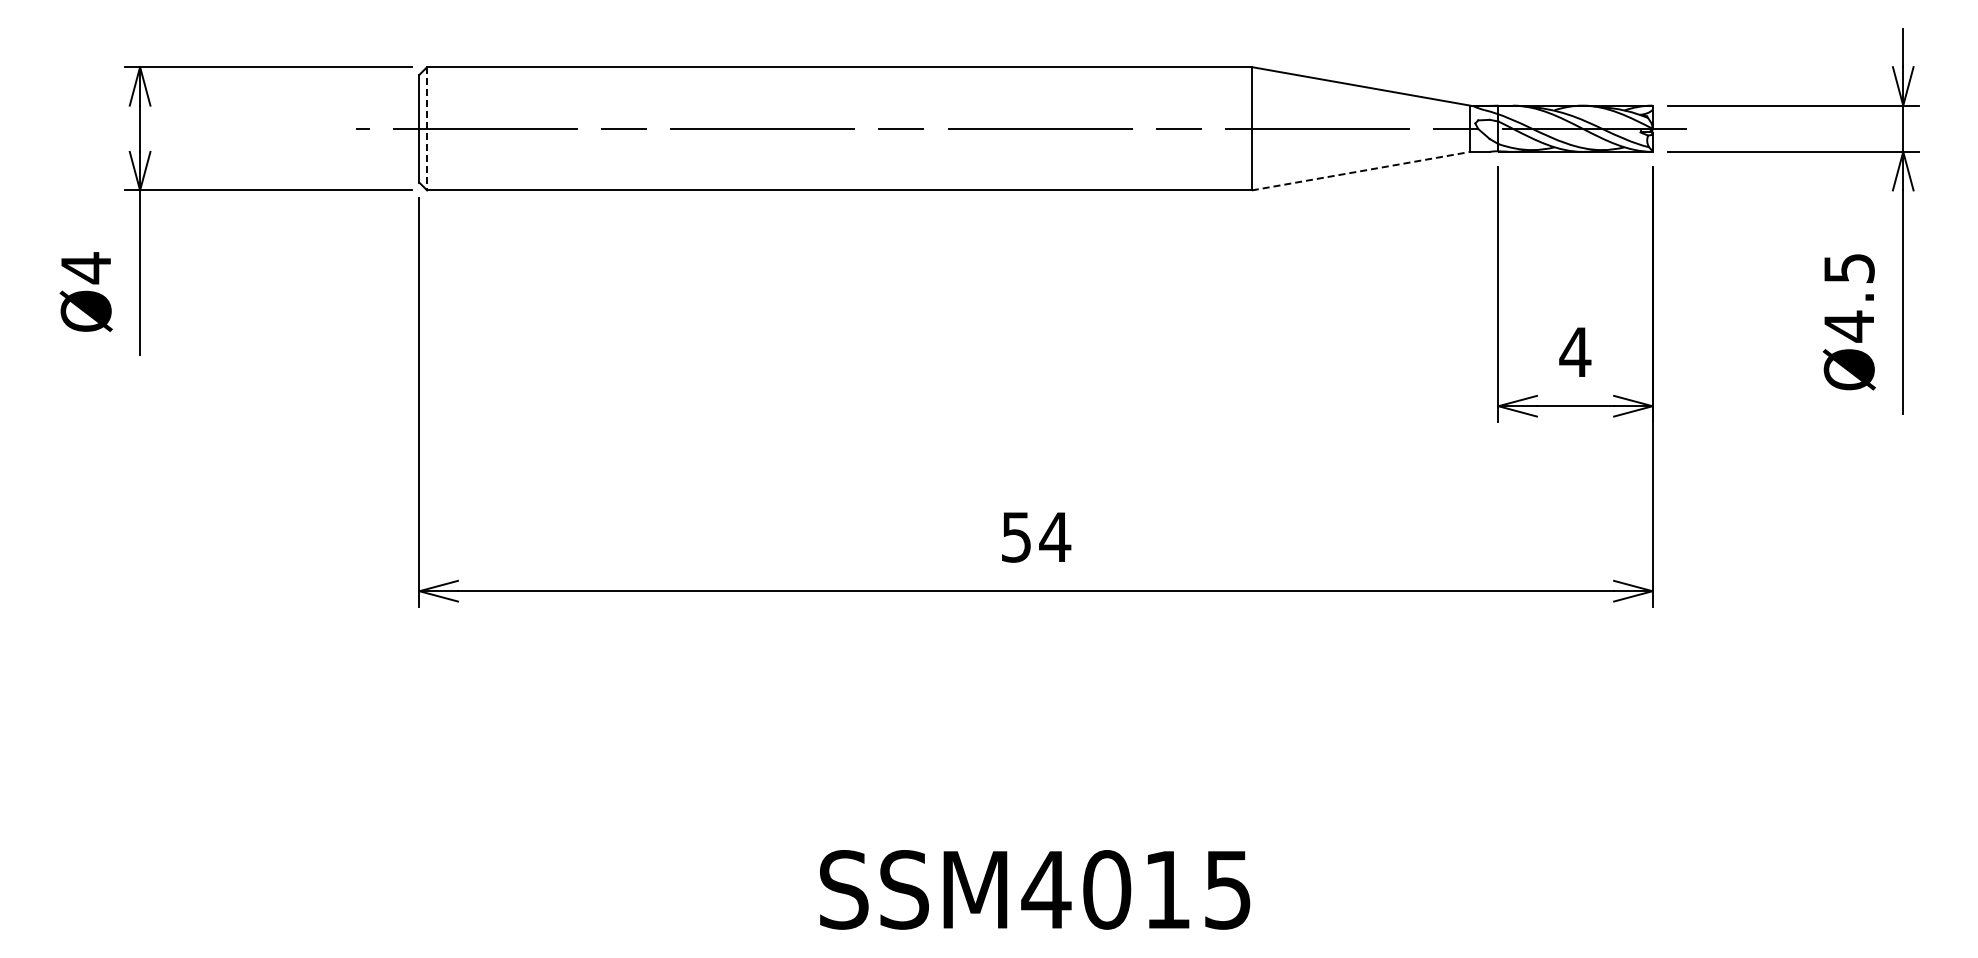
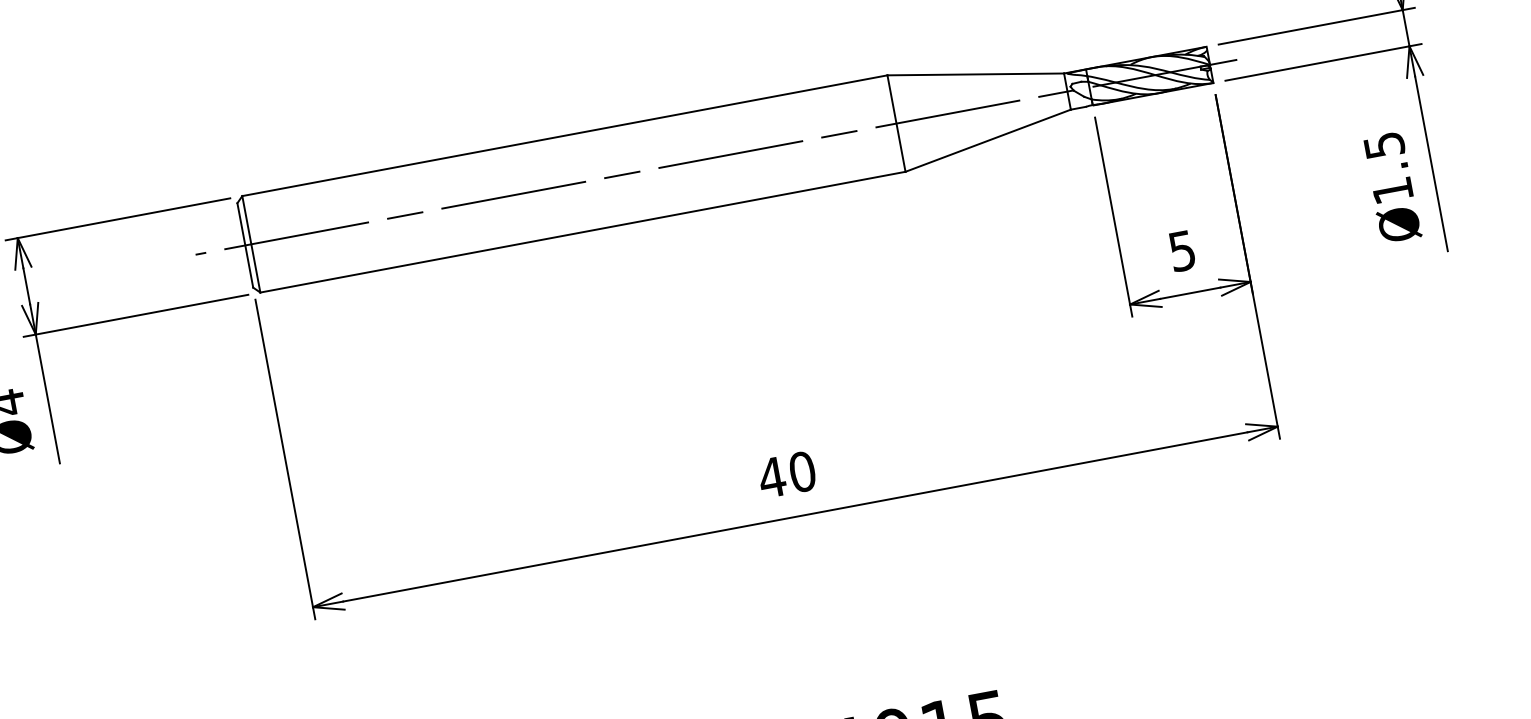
line: (427, 128) -> (251, 244), dashed -> solid
line: (1361, 171) -> (988, 140), dashed -> solid
text: (1848, 326) -> (1392, 190), Ø4.5 -> Ø1.5
text: (1575, 352) -> (1182, 251), 4 -> 5
text: (1035, 536) -> (786, 474), 54 -> 40

